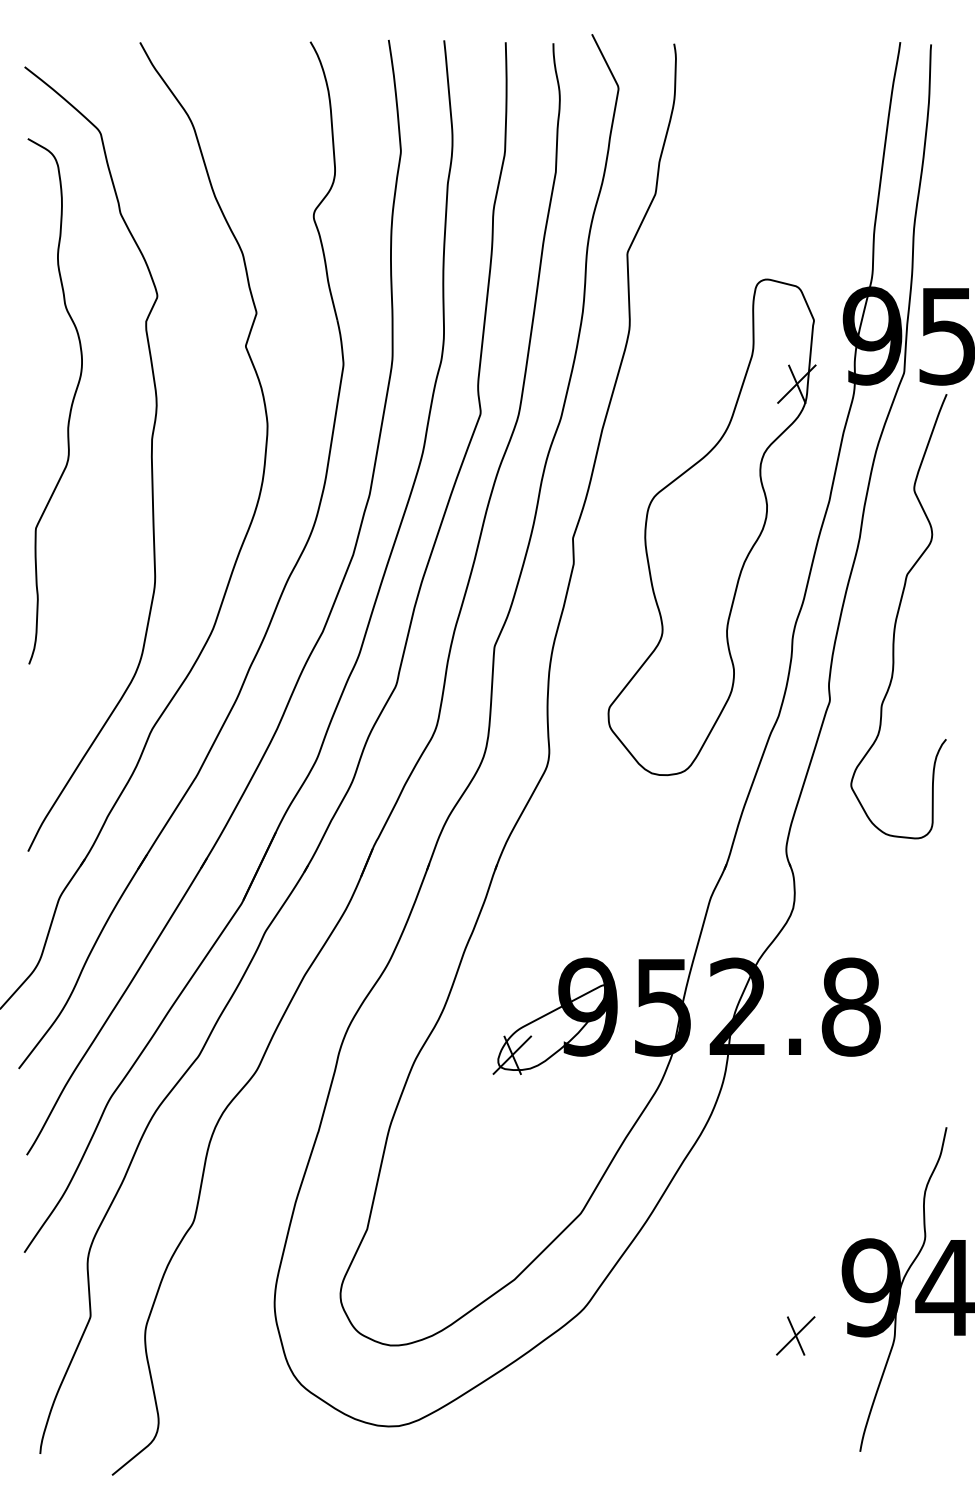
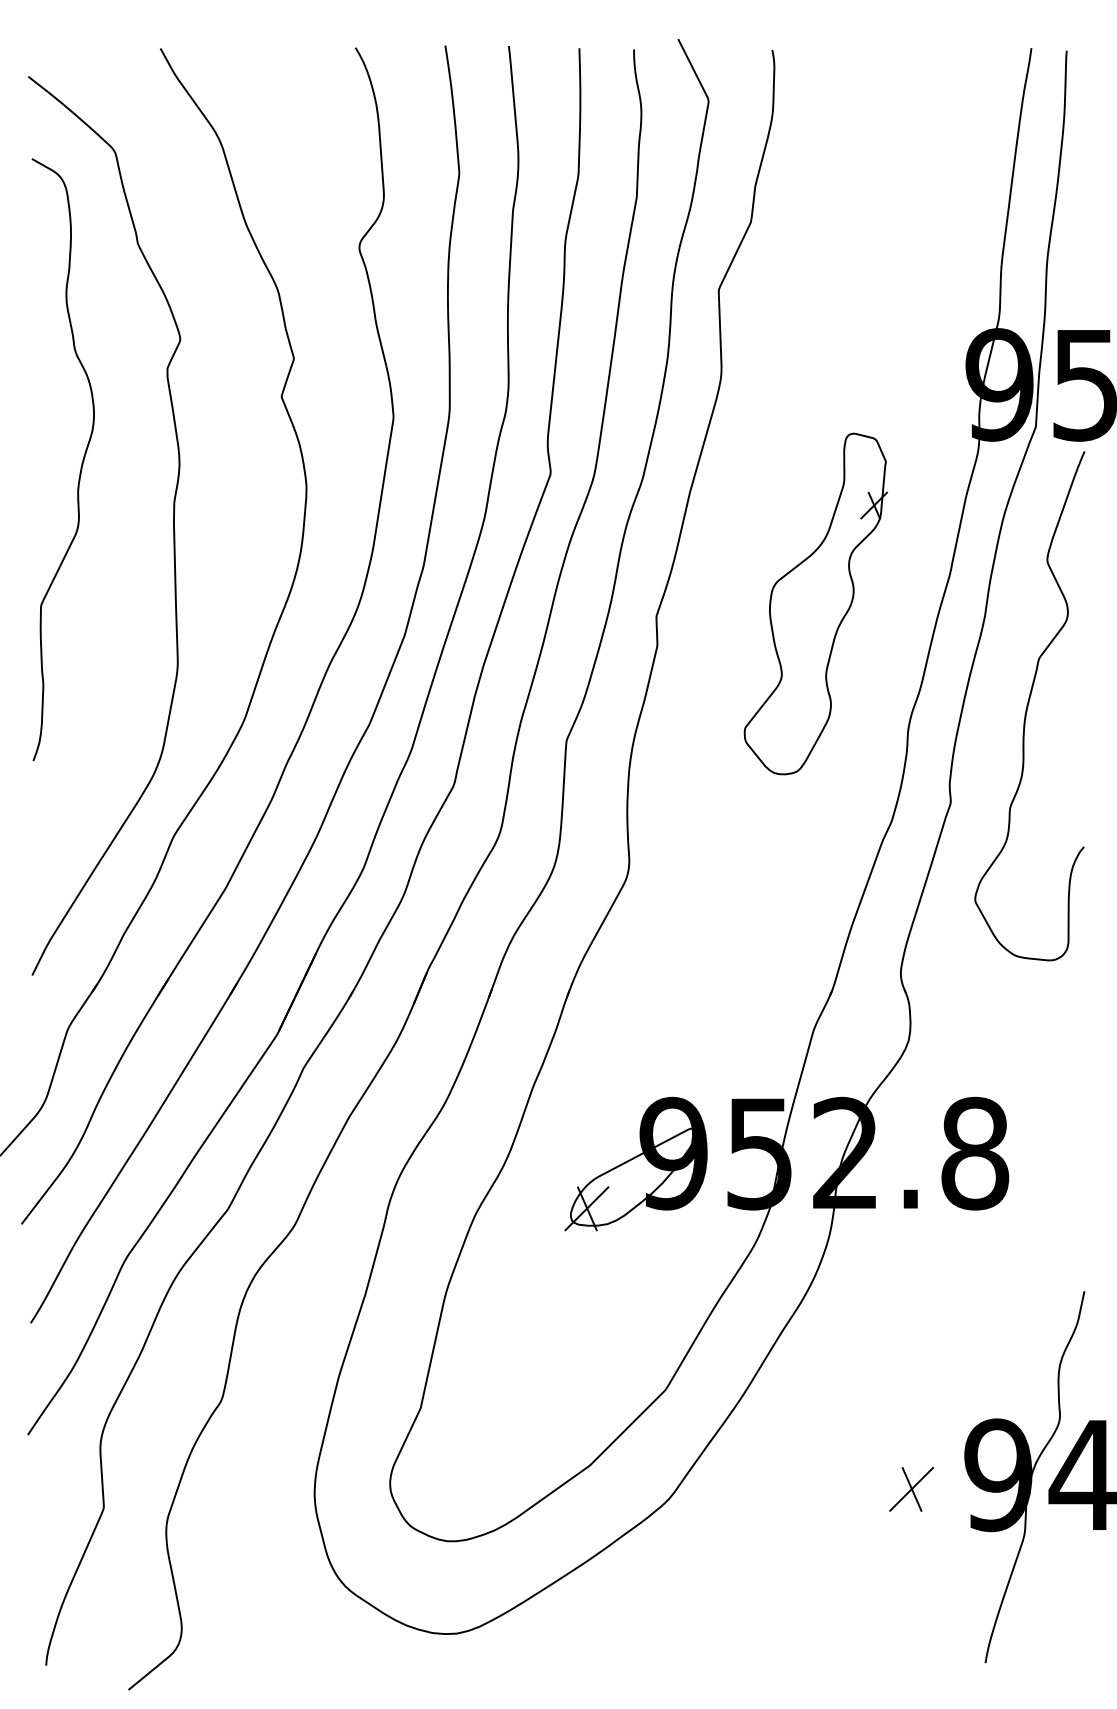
part: (711, 526) -> (815, 603), size x0.6
part: (795, 1336) -> (911, 1489), moved

